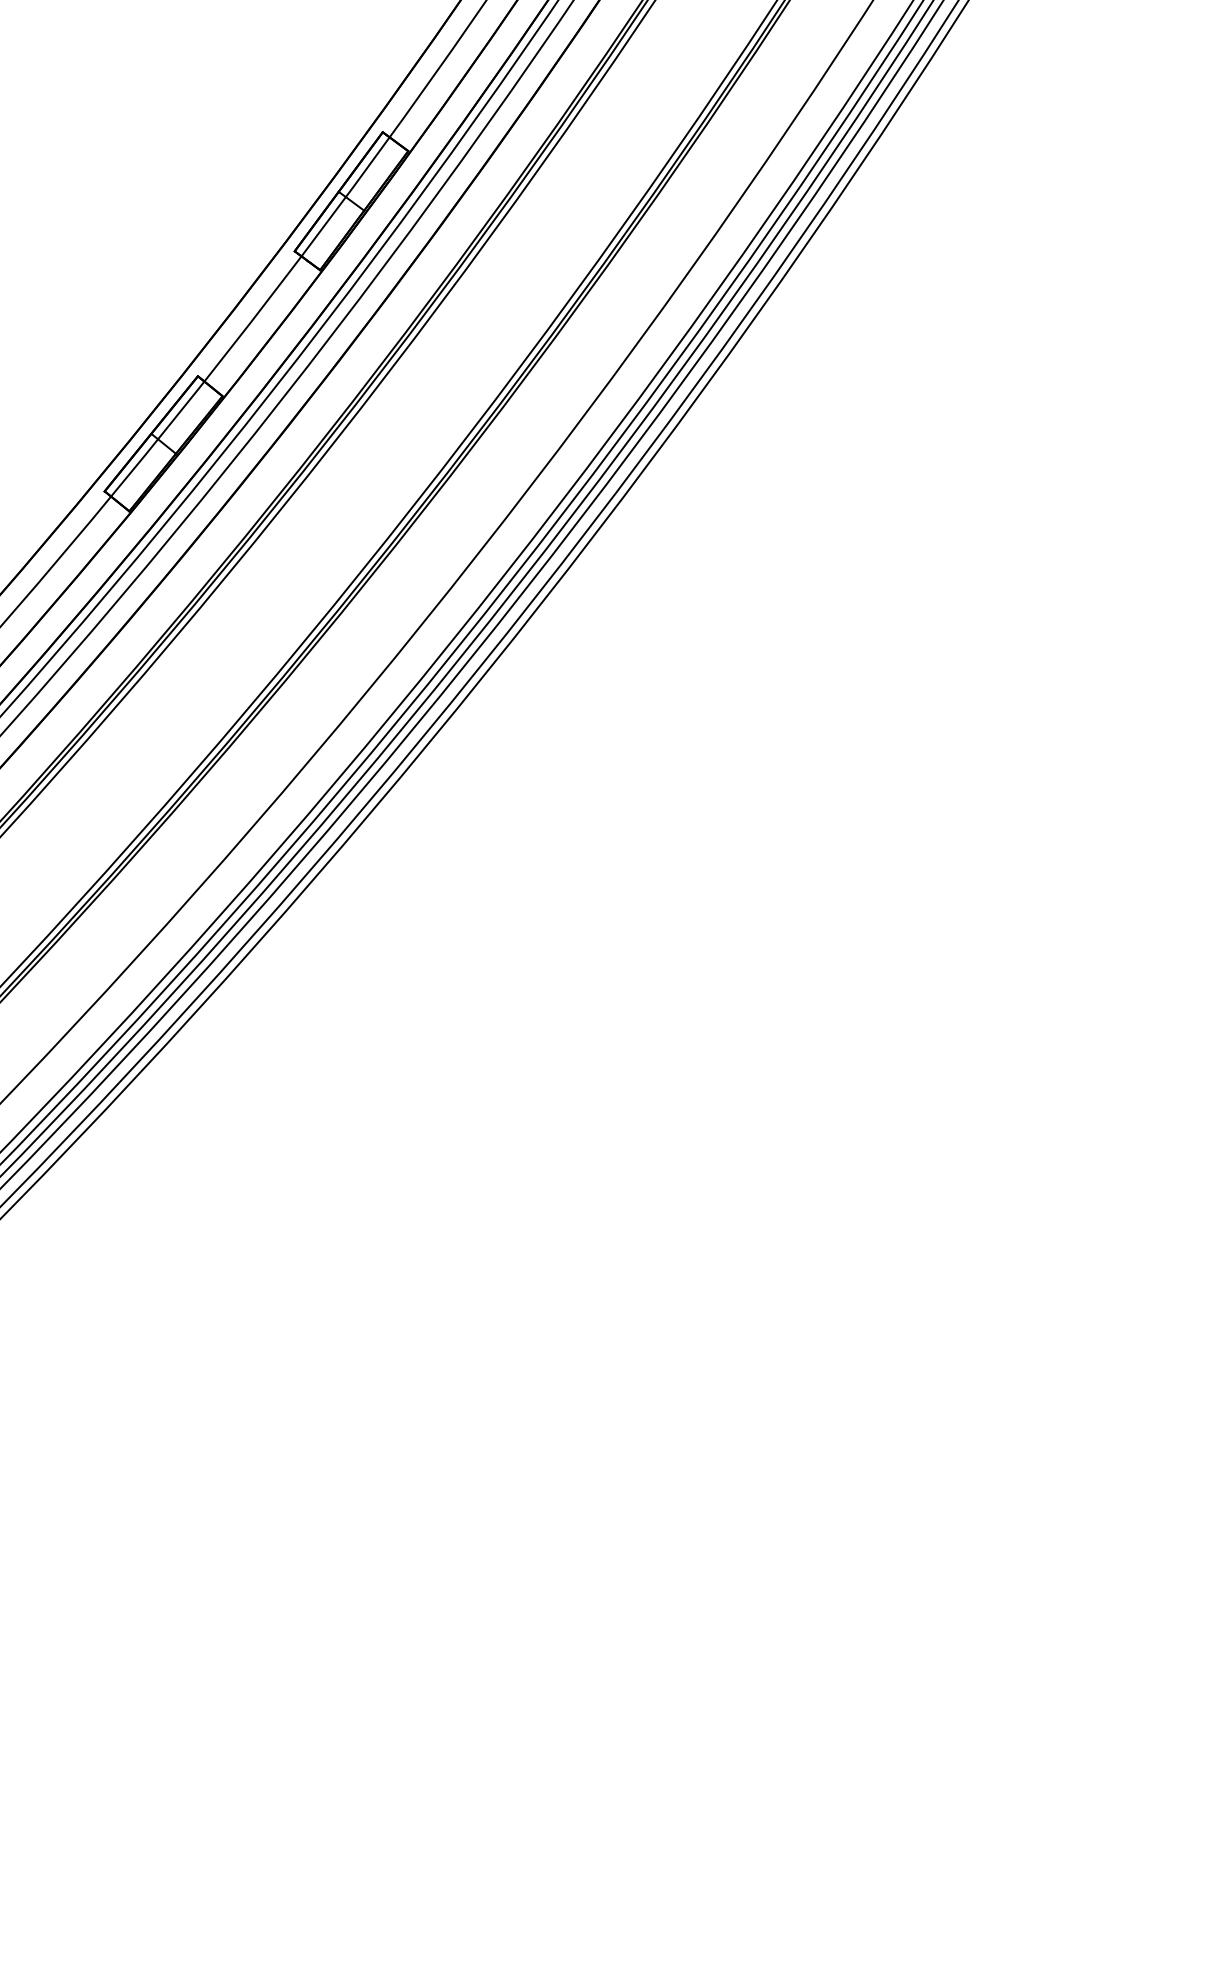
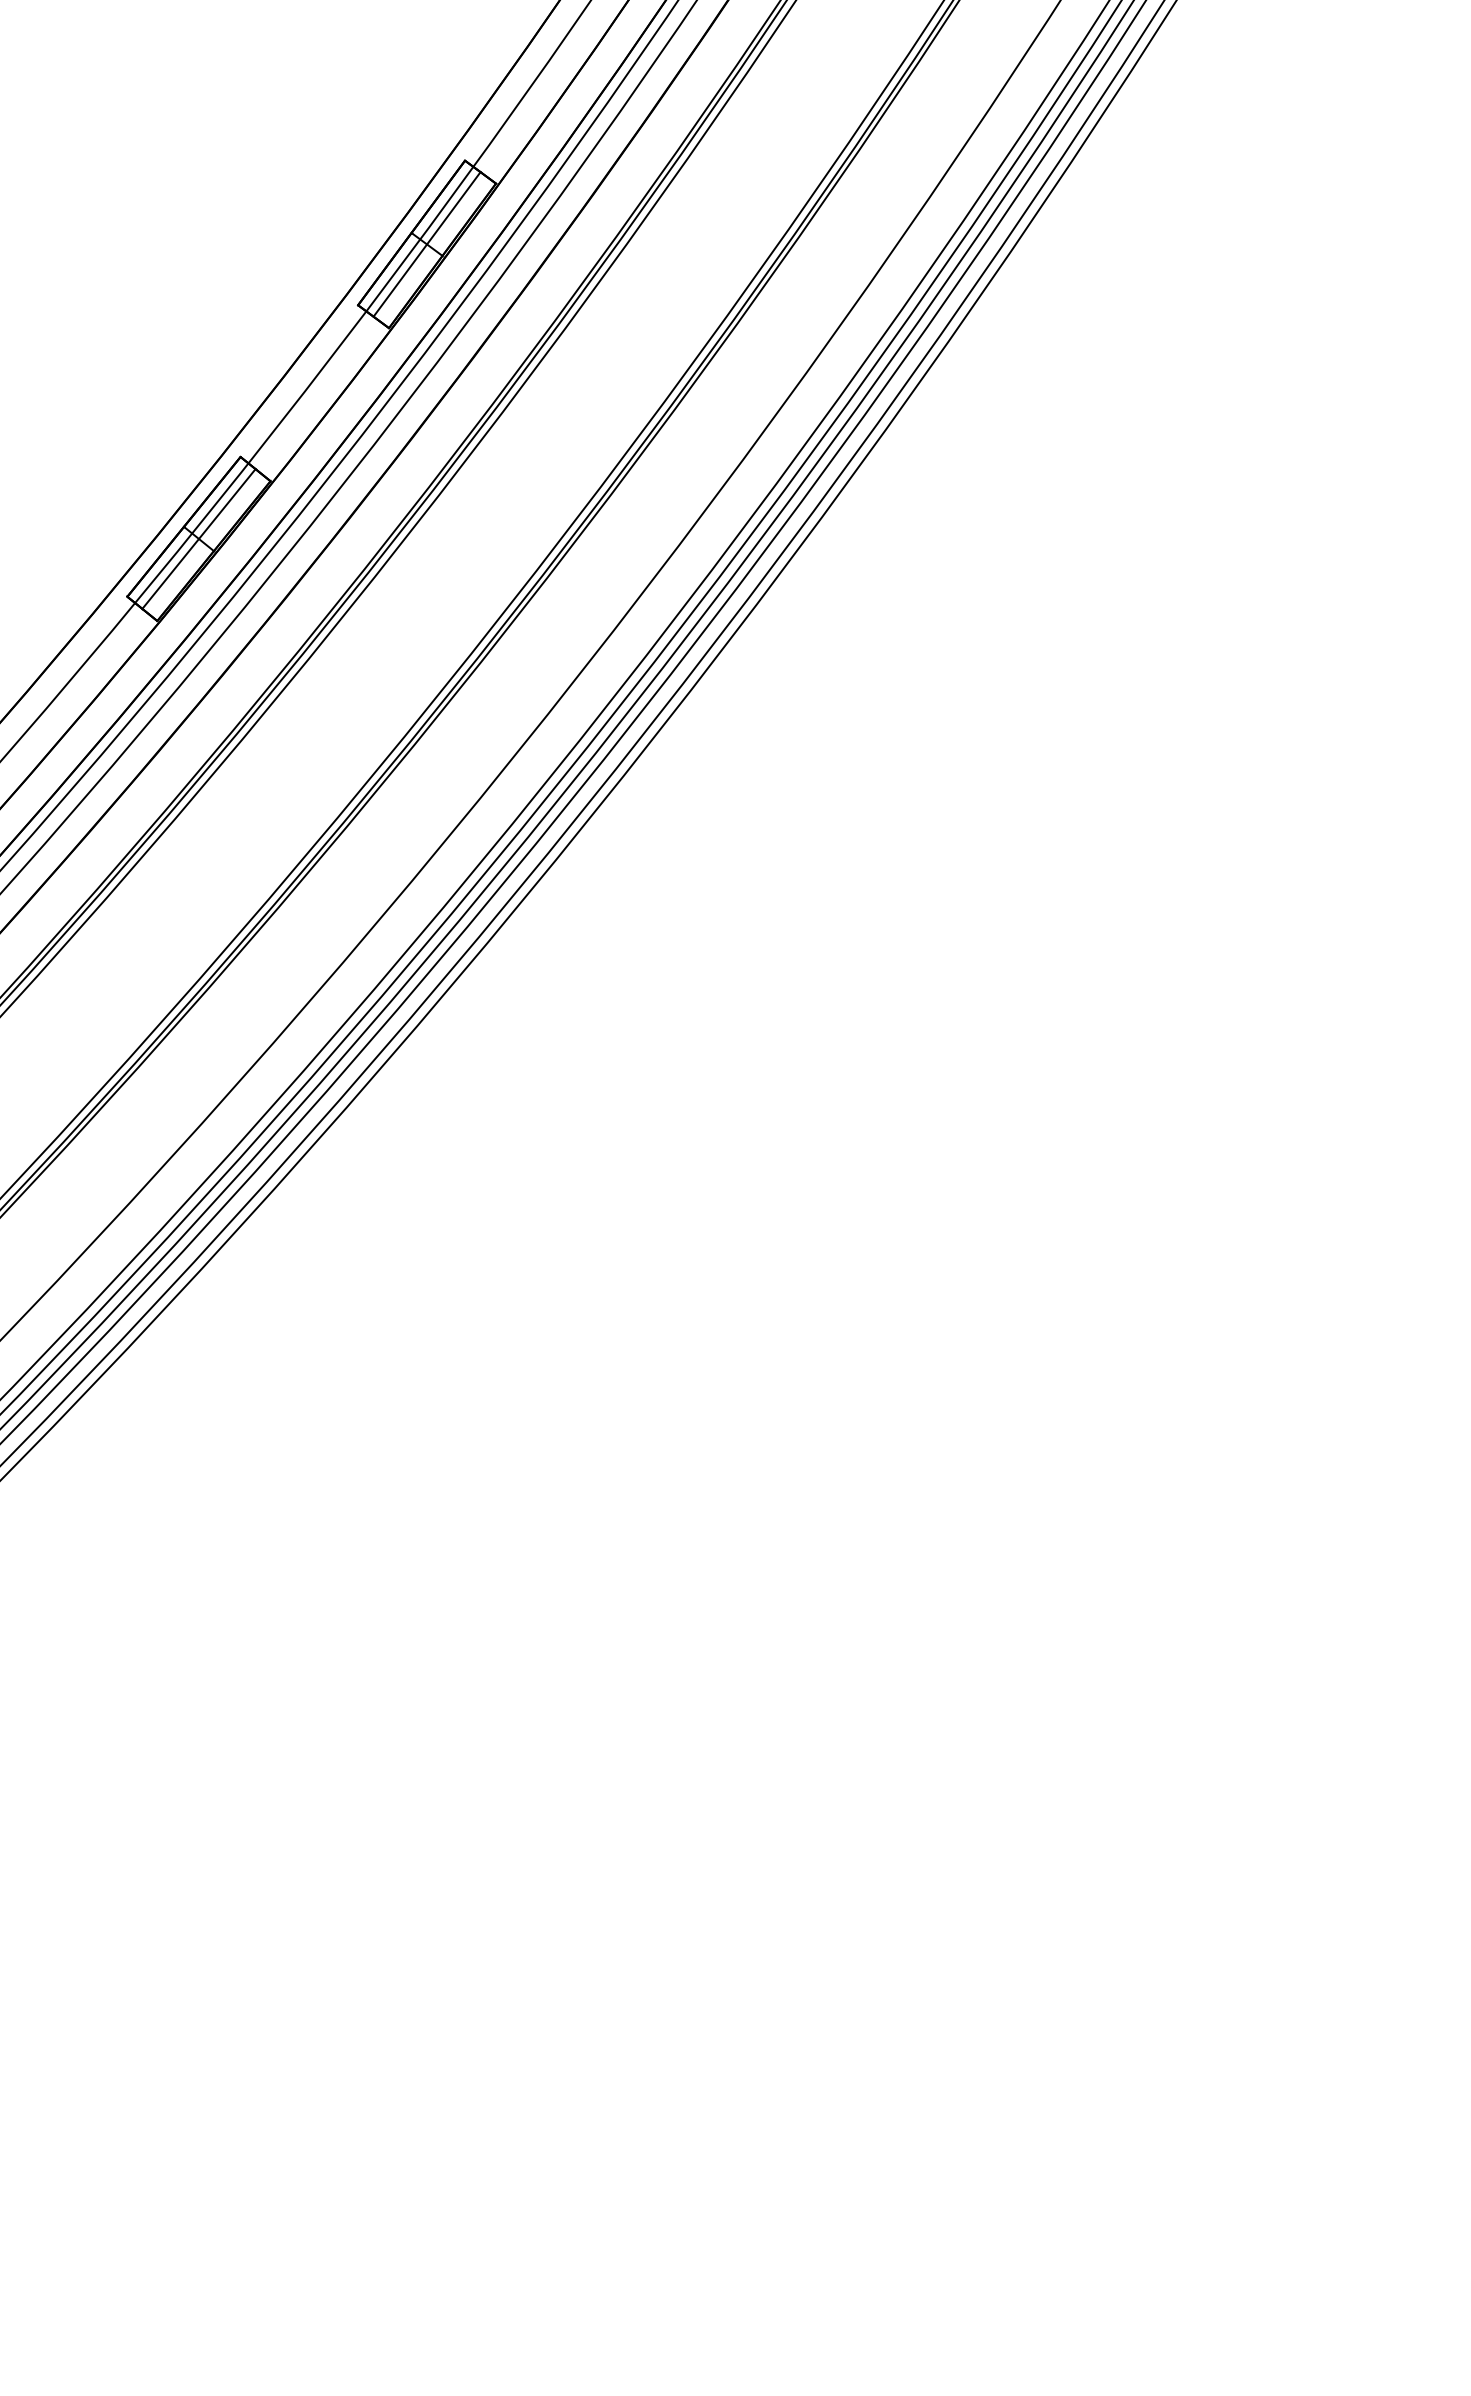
line: (351, 201) -> (426, 244), added
line: (163, 443) -> (198, 538), added

